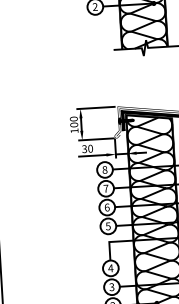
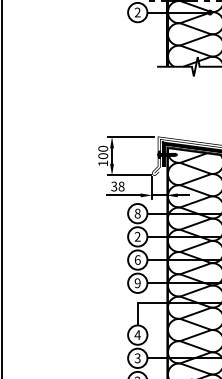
text: (90, 148) -> (121, 186), 30 -> 38
text: (105, 188) -> (137, 236), 7 -> 2
text: (108, 226) -> (137, 283), 5 -> 9

